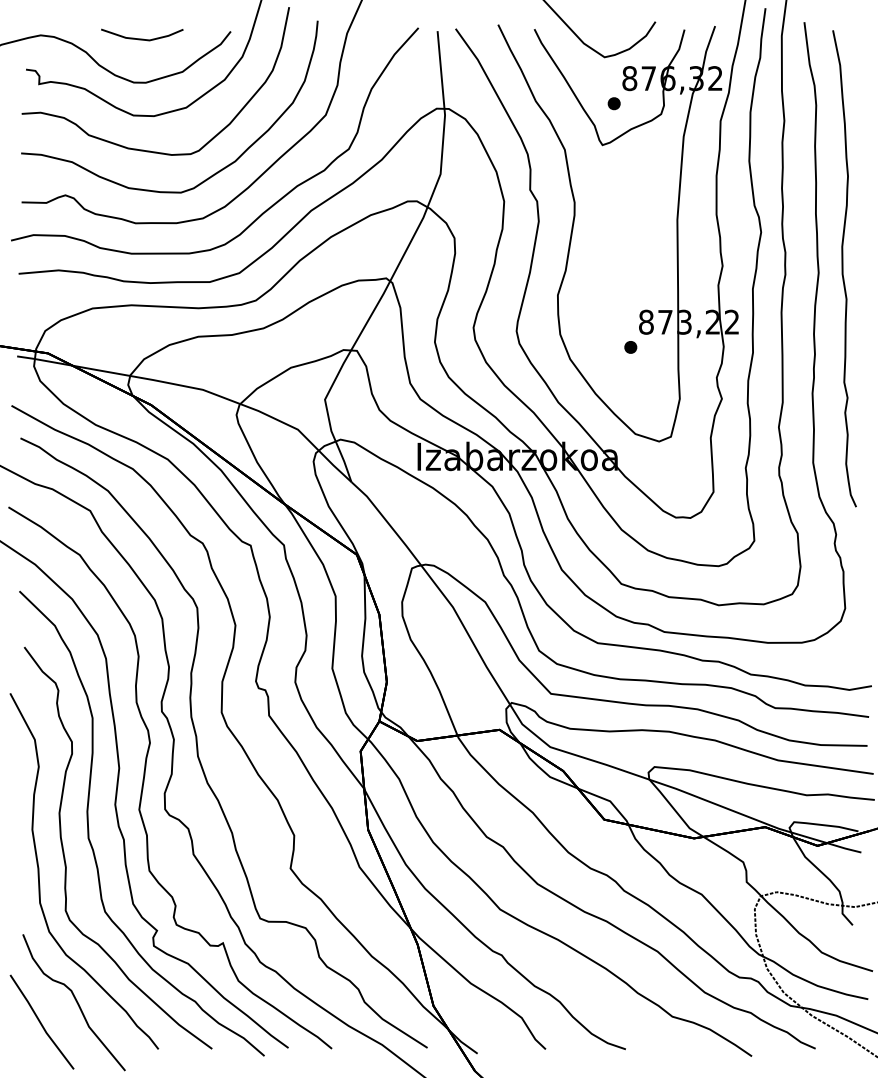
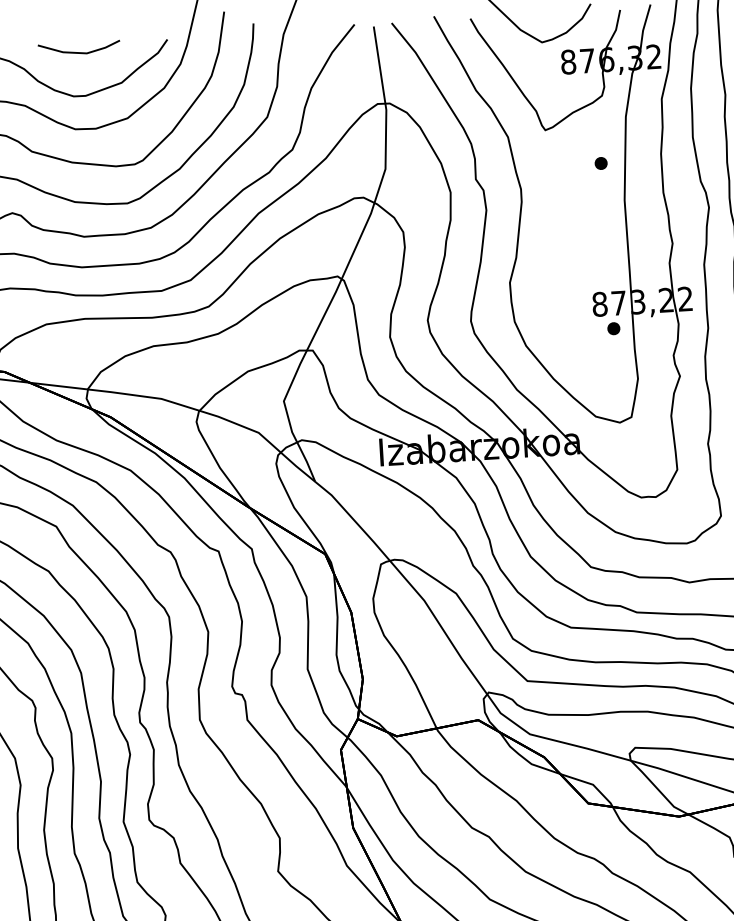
part: (613, 103) -> (600, 163), moved
part: (630, 347) -> (613, 328), moved

